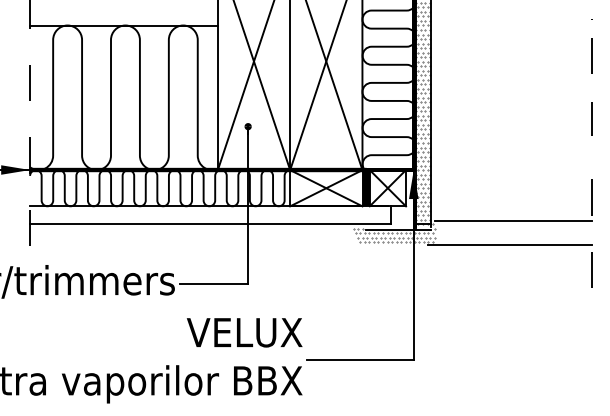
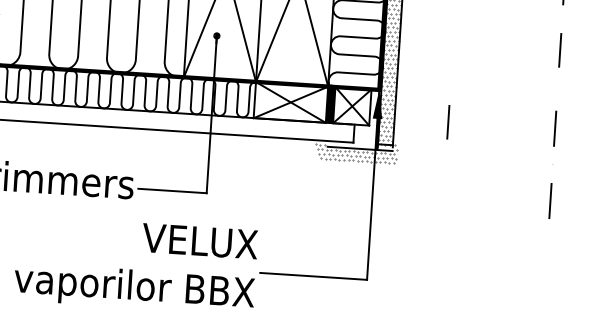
line: (484, 197) -> (448, 121), added
line: (513, 221) -> (475, 147), removed
line: (509, 244) -> (470, 170), removed

